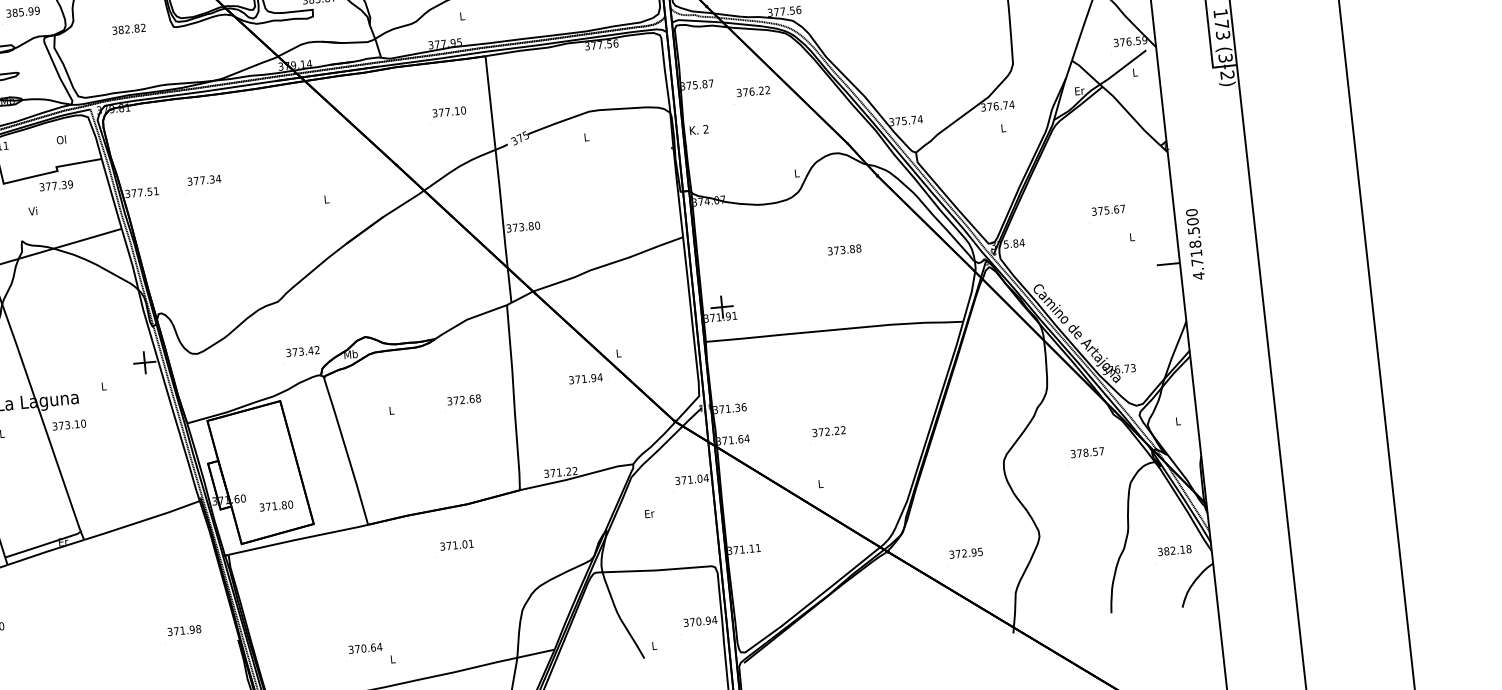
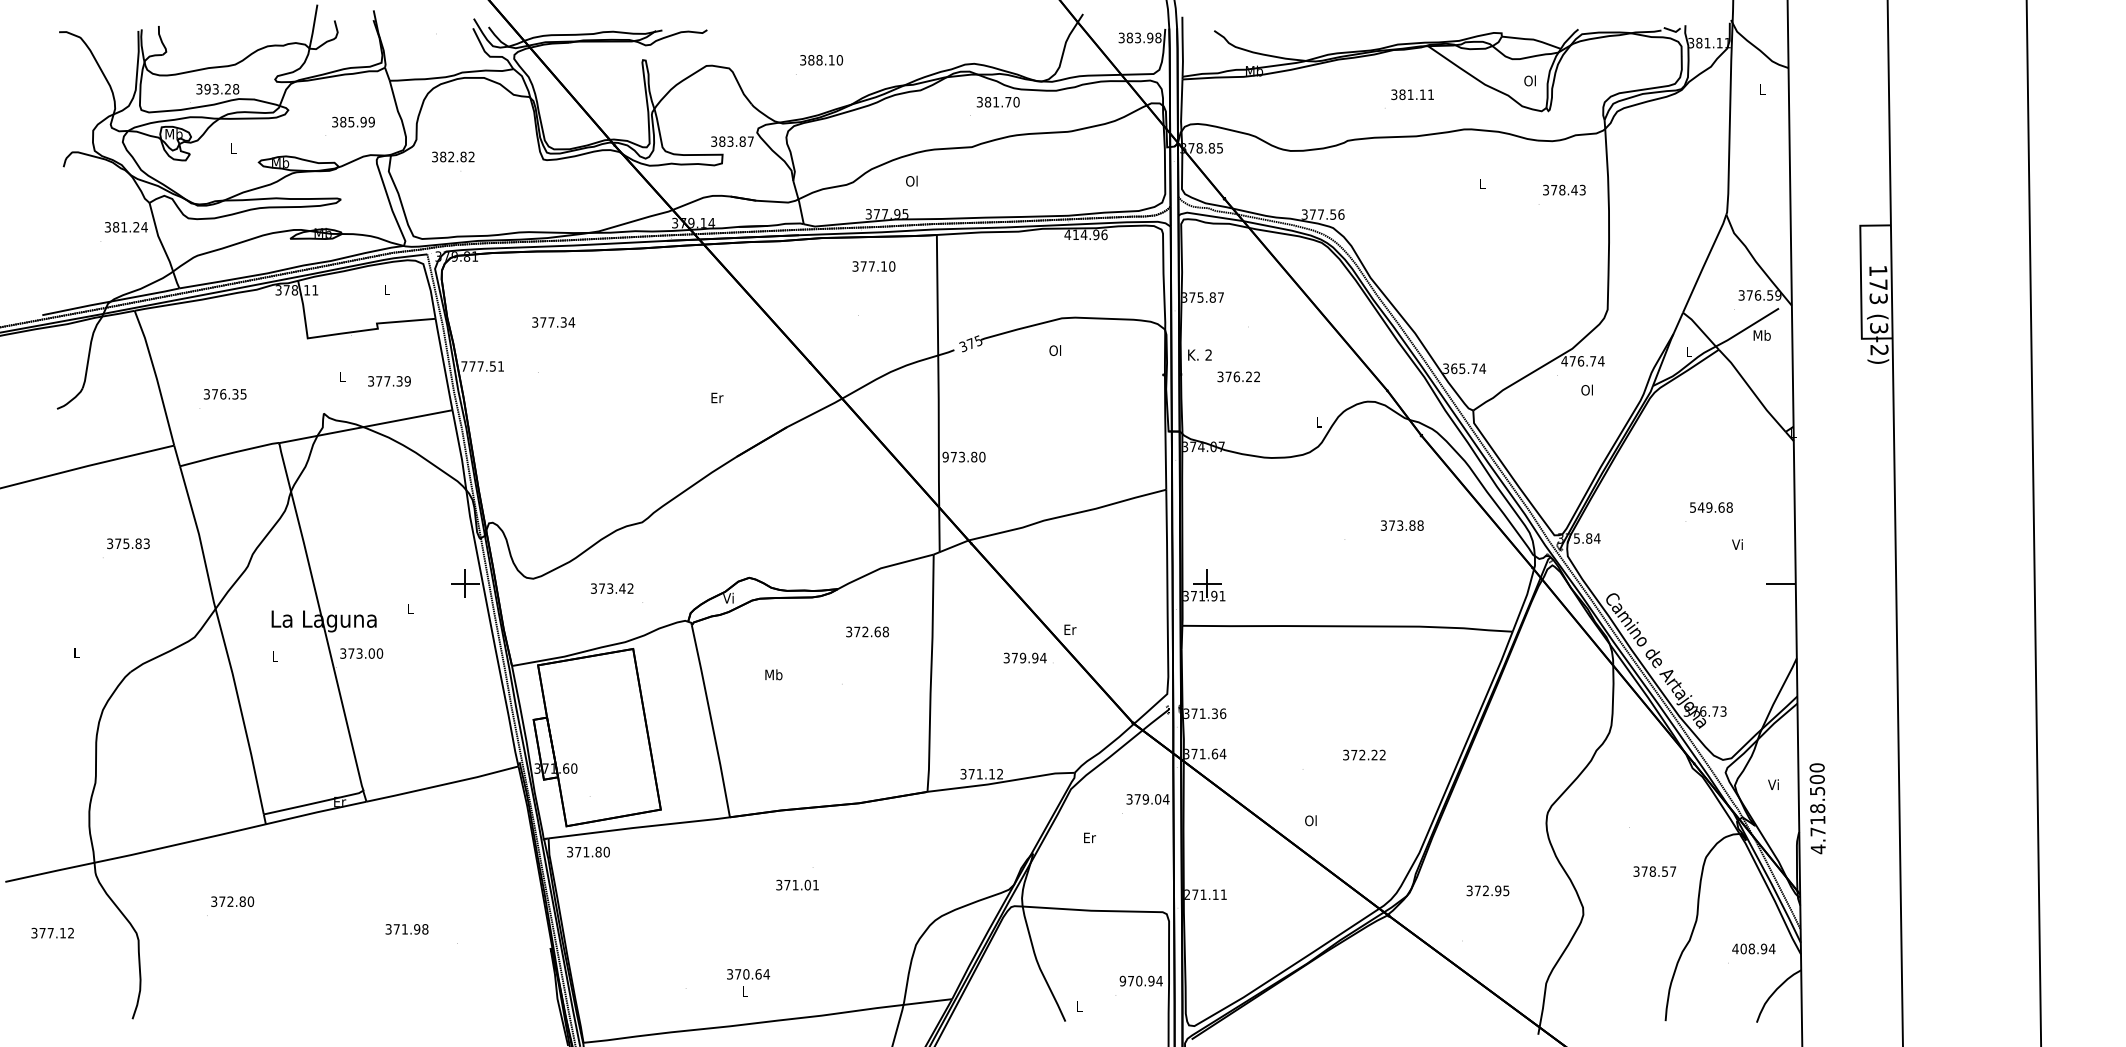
text: (461, 15) -> (911, 180), L -> Ol
text: (129, 28) -> (453, 156), moved
text: (598, 44) -> (1081, 234), 377.56 -> 414.96
text: (1134, 72) -> (1761, 335), L -> Mb
text: (753, 91) -> (1238, 376), moved
text: (1079, 91) -> (1689, 352), Er -> L
text: (983, 107) -> (1564, 361), 376.74 -> 476.74
text: (448, 111) -> (873, 266), moved
text: (898, 121) -> (1454, 368), 375.74 -> 365.74
text: (1002, 127) -> (1586, 389), L -> Ol
text: (586, 137) -> (1055, 350), L -> Ol
text: (61, 139) -> (386, 289), Ol -> L
text: (204, 180) -> (553, 322), moved
text: (56, 185) -> (389, 381), moved
text: (127, 193) -> (464, 366), 377.51 -> 777.51
text: (327, 199) -> (717, 397), L -> Er
text: (32, 210) -> (341, 376), Vi -> L
text: (1108, 210) -> (1711, 507), 375.67 -> 549.68
text: (508, 227) -> (945, 456), 373.80 -> 973.80
text: (1131, 237) -> (1737, 544), L -> Vi
text: (1195, 244) -> (1817, 808), moved
text: (844, 249) -> (1402, 525), moved
text: (303, 351) -> (612, 588), moved
text: (350, 353) -> (728, 597), Mb -> Vi
text: (619, 353) -> (1070, 629), L -> Er
text: (583, 378) -> (1022, 657), 371.94 -> 379.94
text: (464, 399) -> (867, 631), moved
text: (391, 410) -> (773, 674), L -> Mb
text: (1177, 421) -> (1773, 784), L -> Vi
text: (76, 424) -> (371, 653), 373.10 -> 373.00
text: (829, 431) -> (1364, 754), moved
text: (1087, 452) -> (1654, 871), moved
text: (568, 471) -> (991, 773), 371.22 -> 371.12
text: (690, 479) -> (1145, 799), 371.04 -> 379.04
text: (820, 483) -> (1310, 820), L -> Ol
text: (276, 505) -> (588, 851), moved
text: (456, 544) -> (797, 884), moved
text: (1174, 550) -> (1753, 948), 382.18 -> 408.94
text: (730, 551) -> (1187, 895), 371.11 -> 271.11
text: (965, 553) -> (1487, 890), moved
text: (685, 623) -> (1122, 981), 370.94 -> 970.94
text: (184, 630) -> (406, 929), moved
text: (365, 648) -> (748, 974), moved

